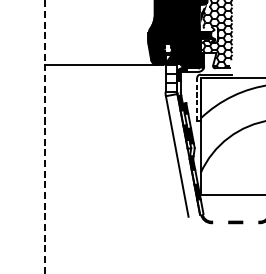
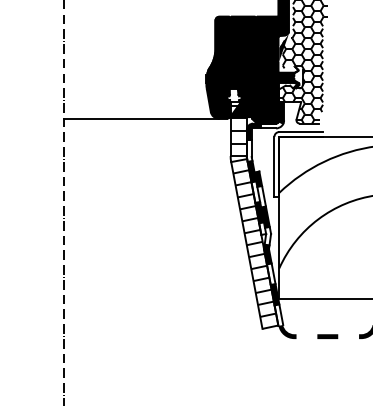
line: (197, 99) -> (274, 166), dashed -> solid
hatch: (183, 159) -> (255, 249), added

